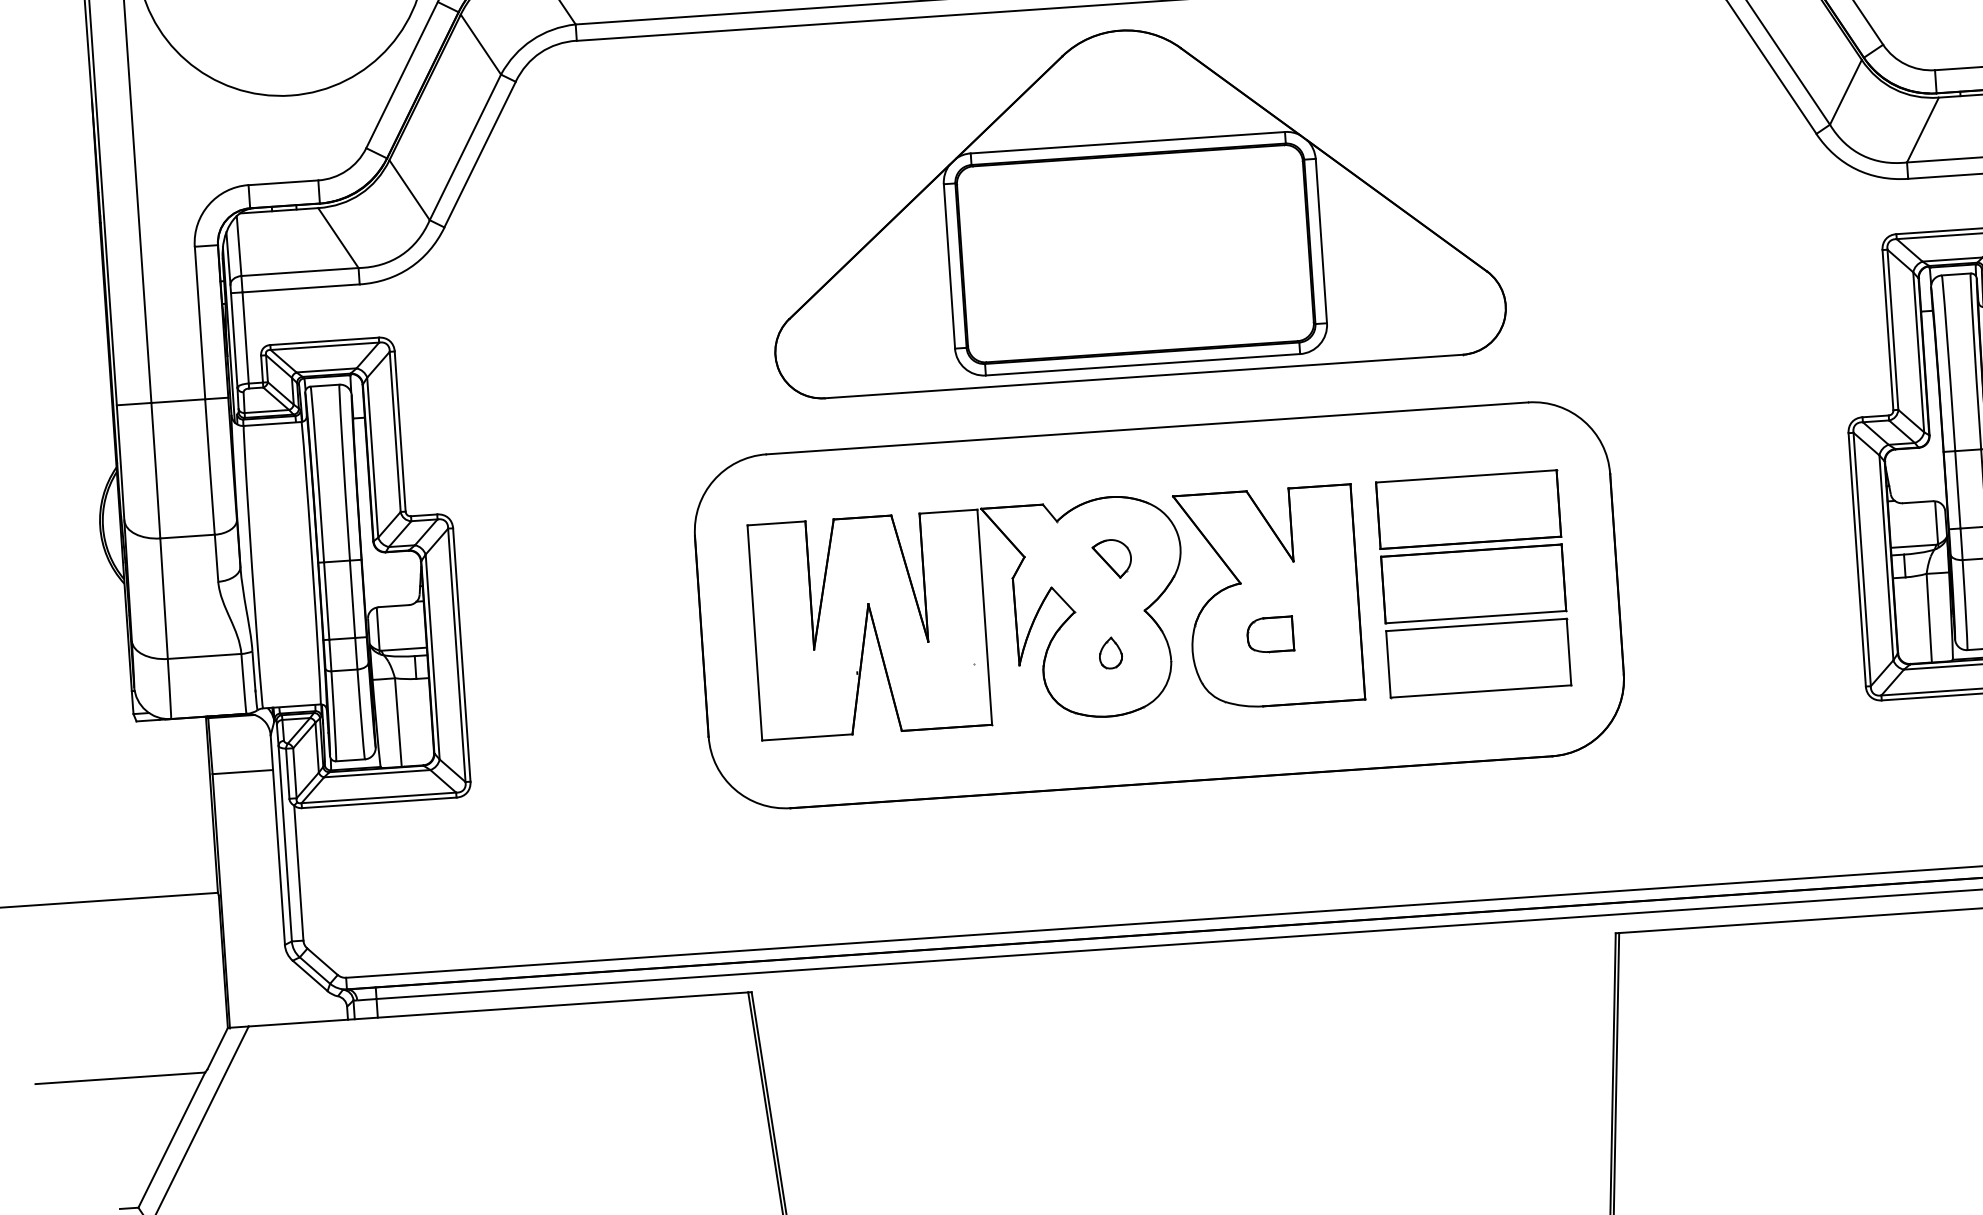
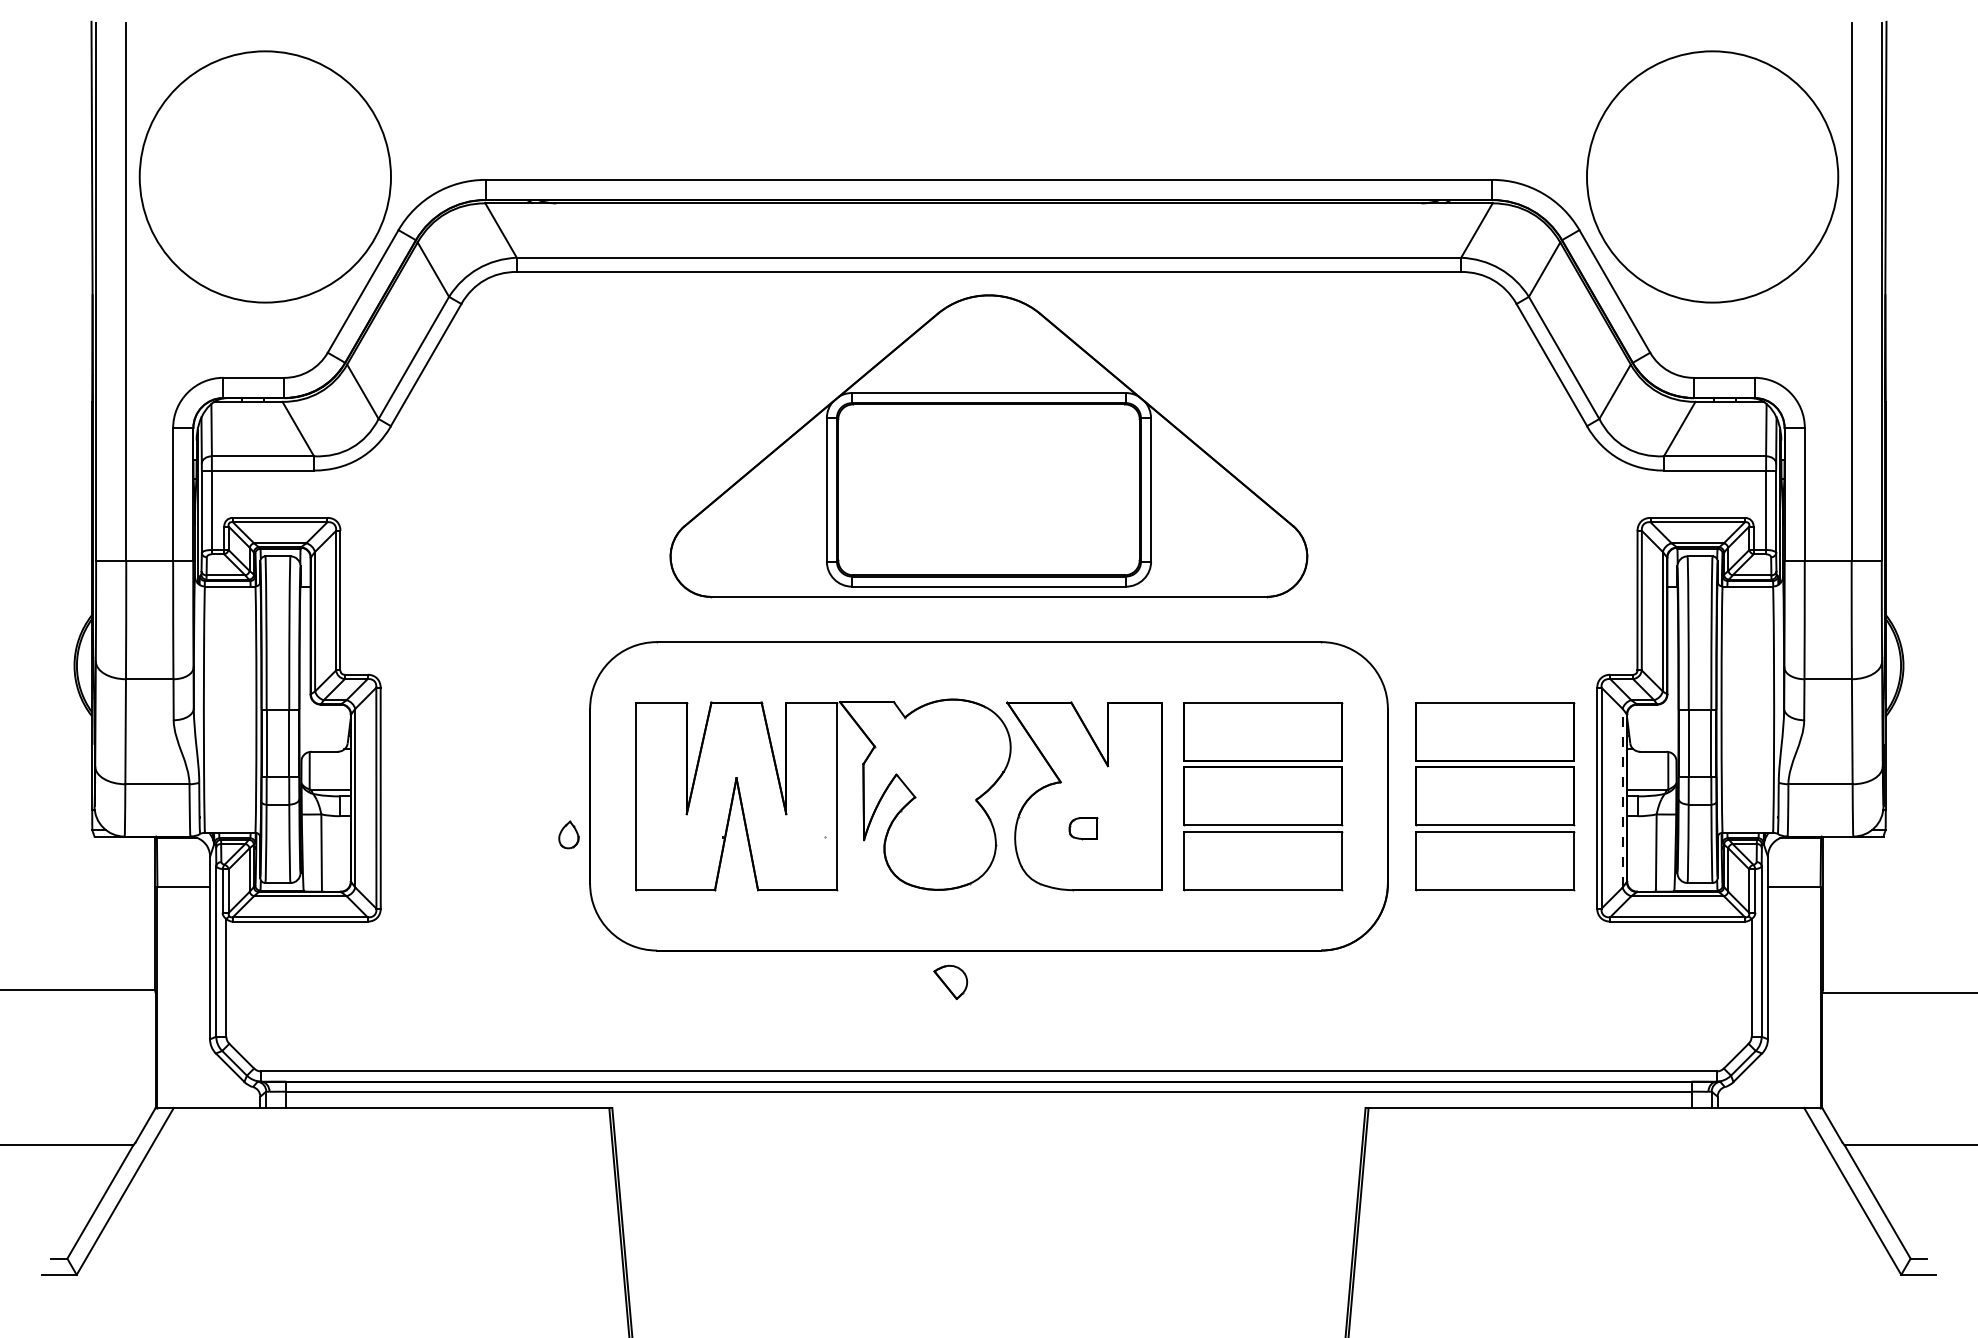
line: (1886, 557) -> (1622, 797), solid -> dashed
part: (1111, 559) -> (950, 982), moved
part: (1740, 565) -> (1495, 796), added
part: (1270, 634) -> (1083, 828), size x0.7
part: (1110, 652) -> (568, 834), moved

